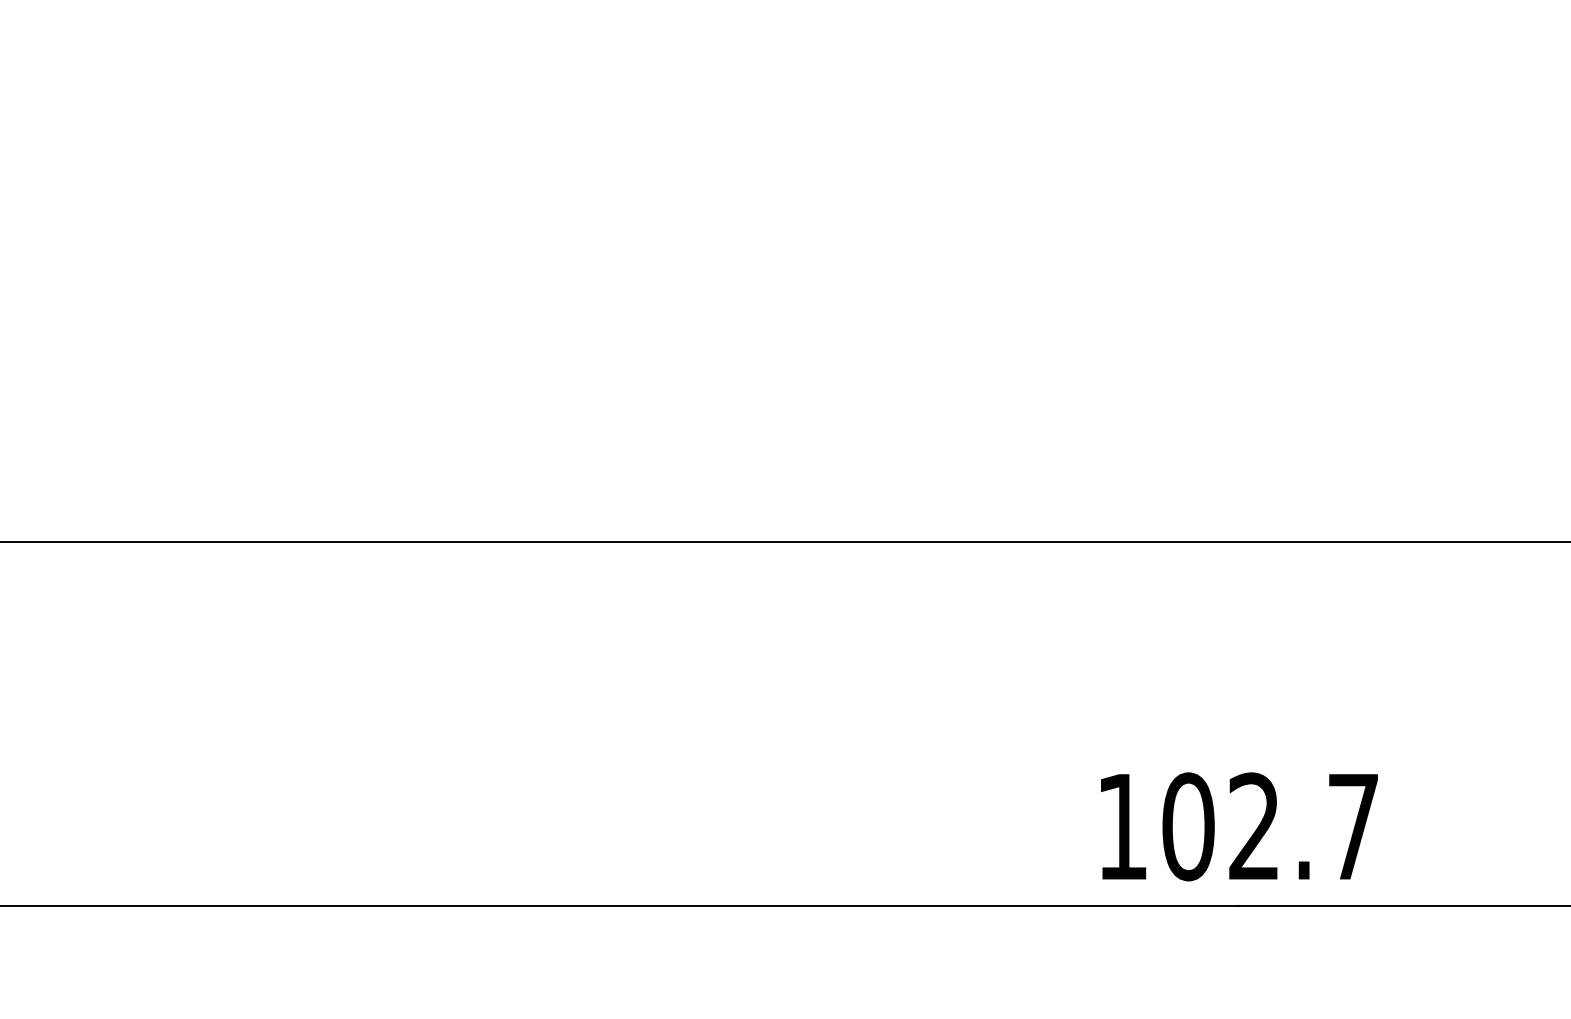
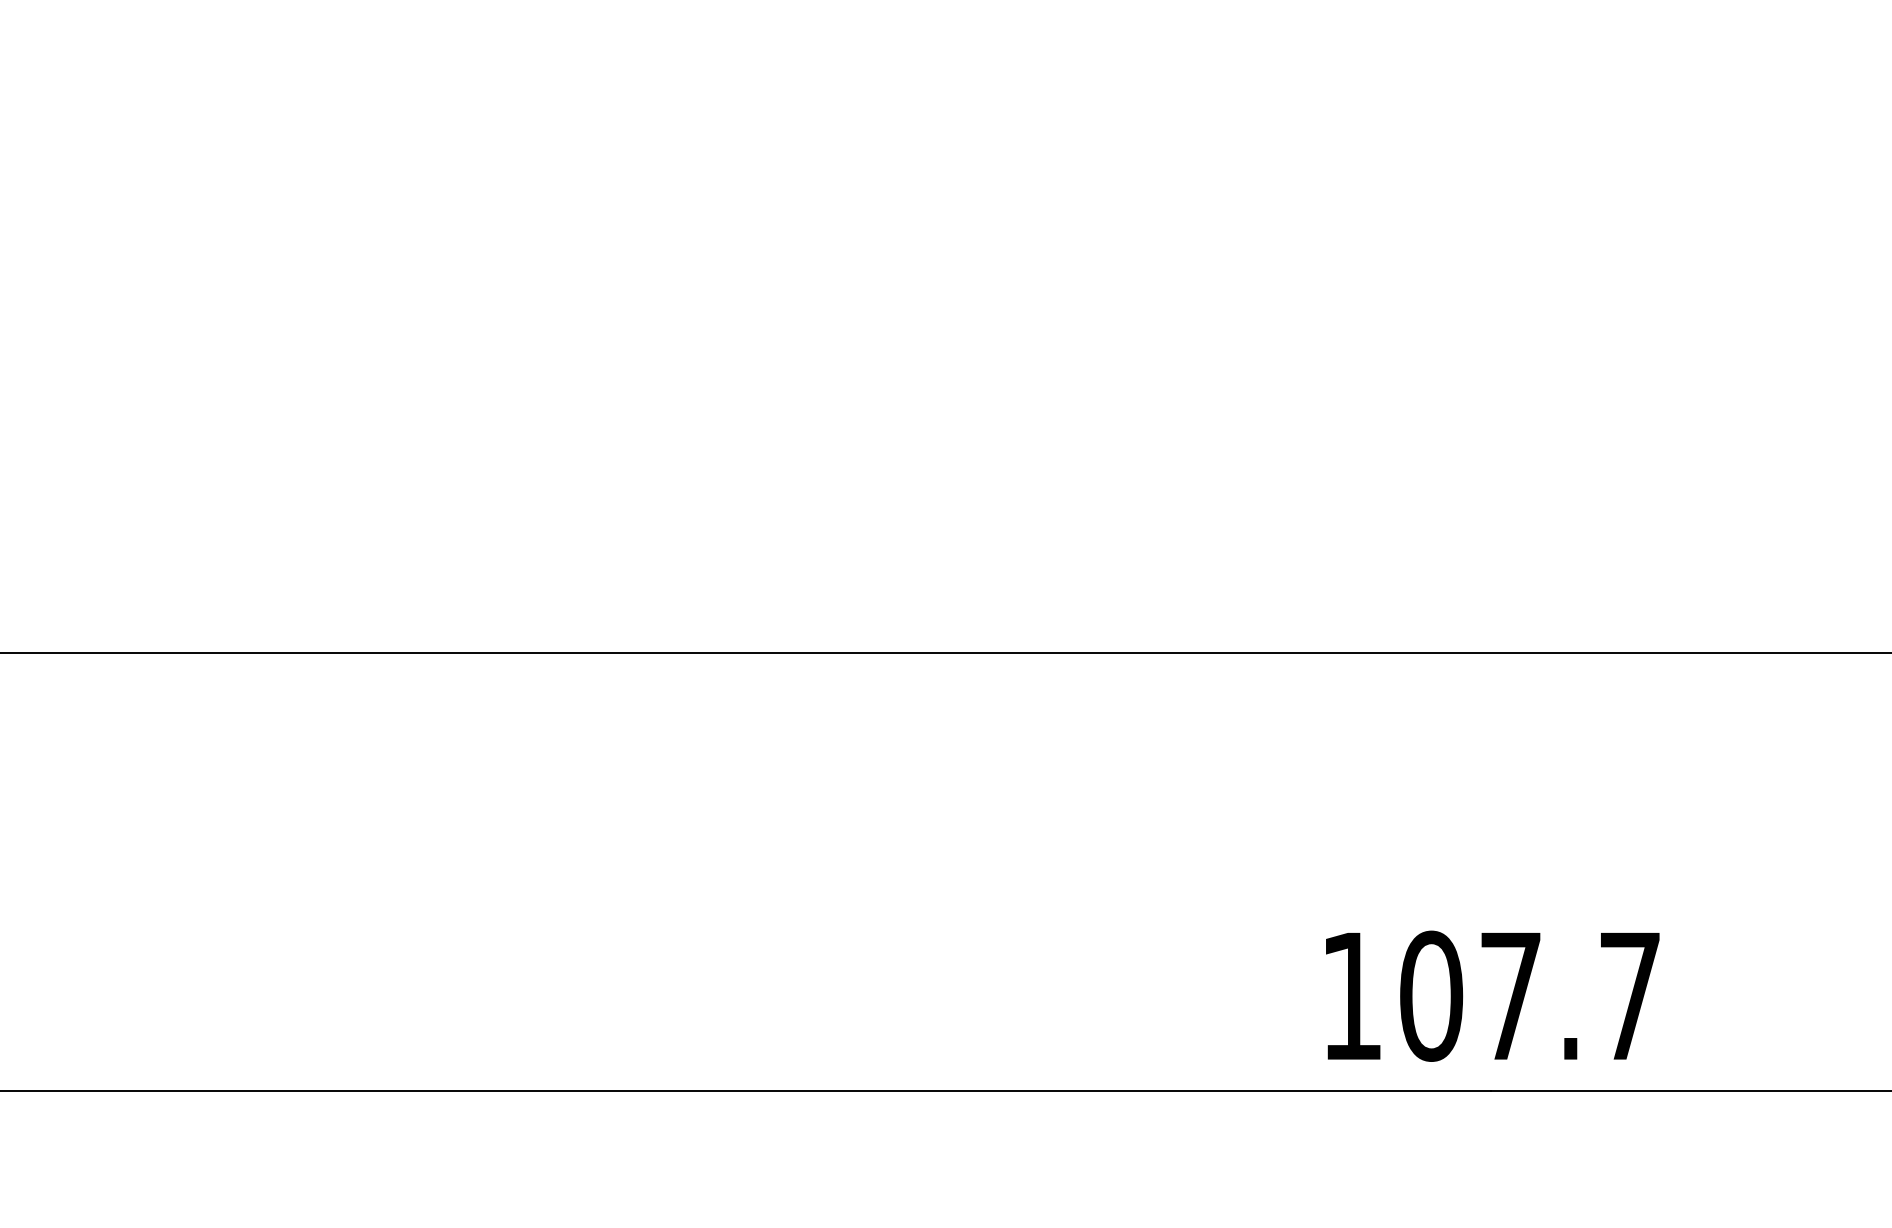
text: (1254, 825) -> (1510, 994), 102.7 -> 107.7

